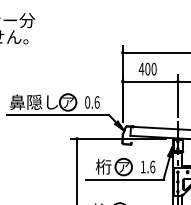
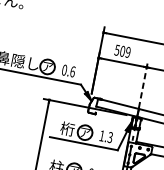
text: (147, 69) -> (122, 51), 400 -> 509
line: (177, 96) -> (143, 80), solid -> dashed
text: (152, 166) -> (110, 137), 1.6 -> 1.3

